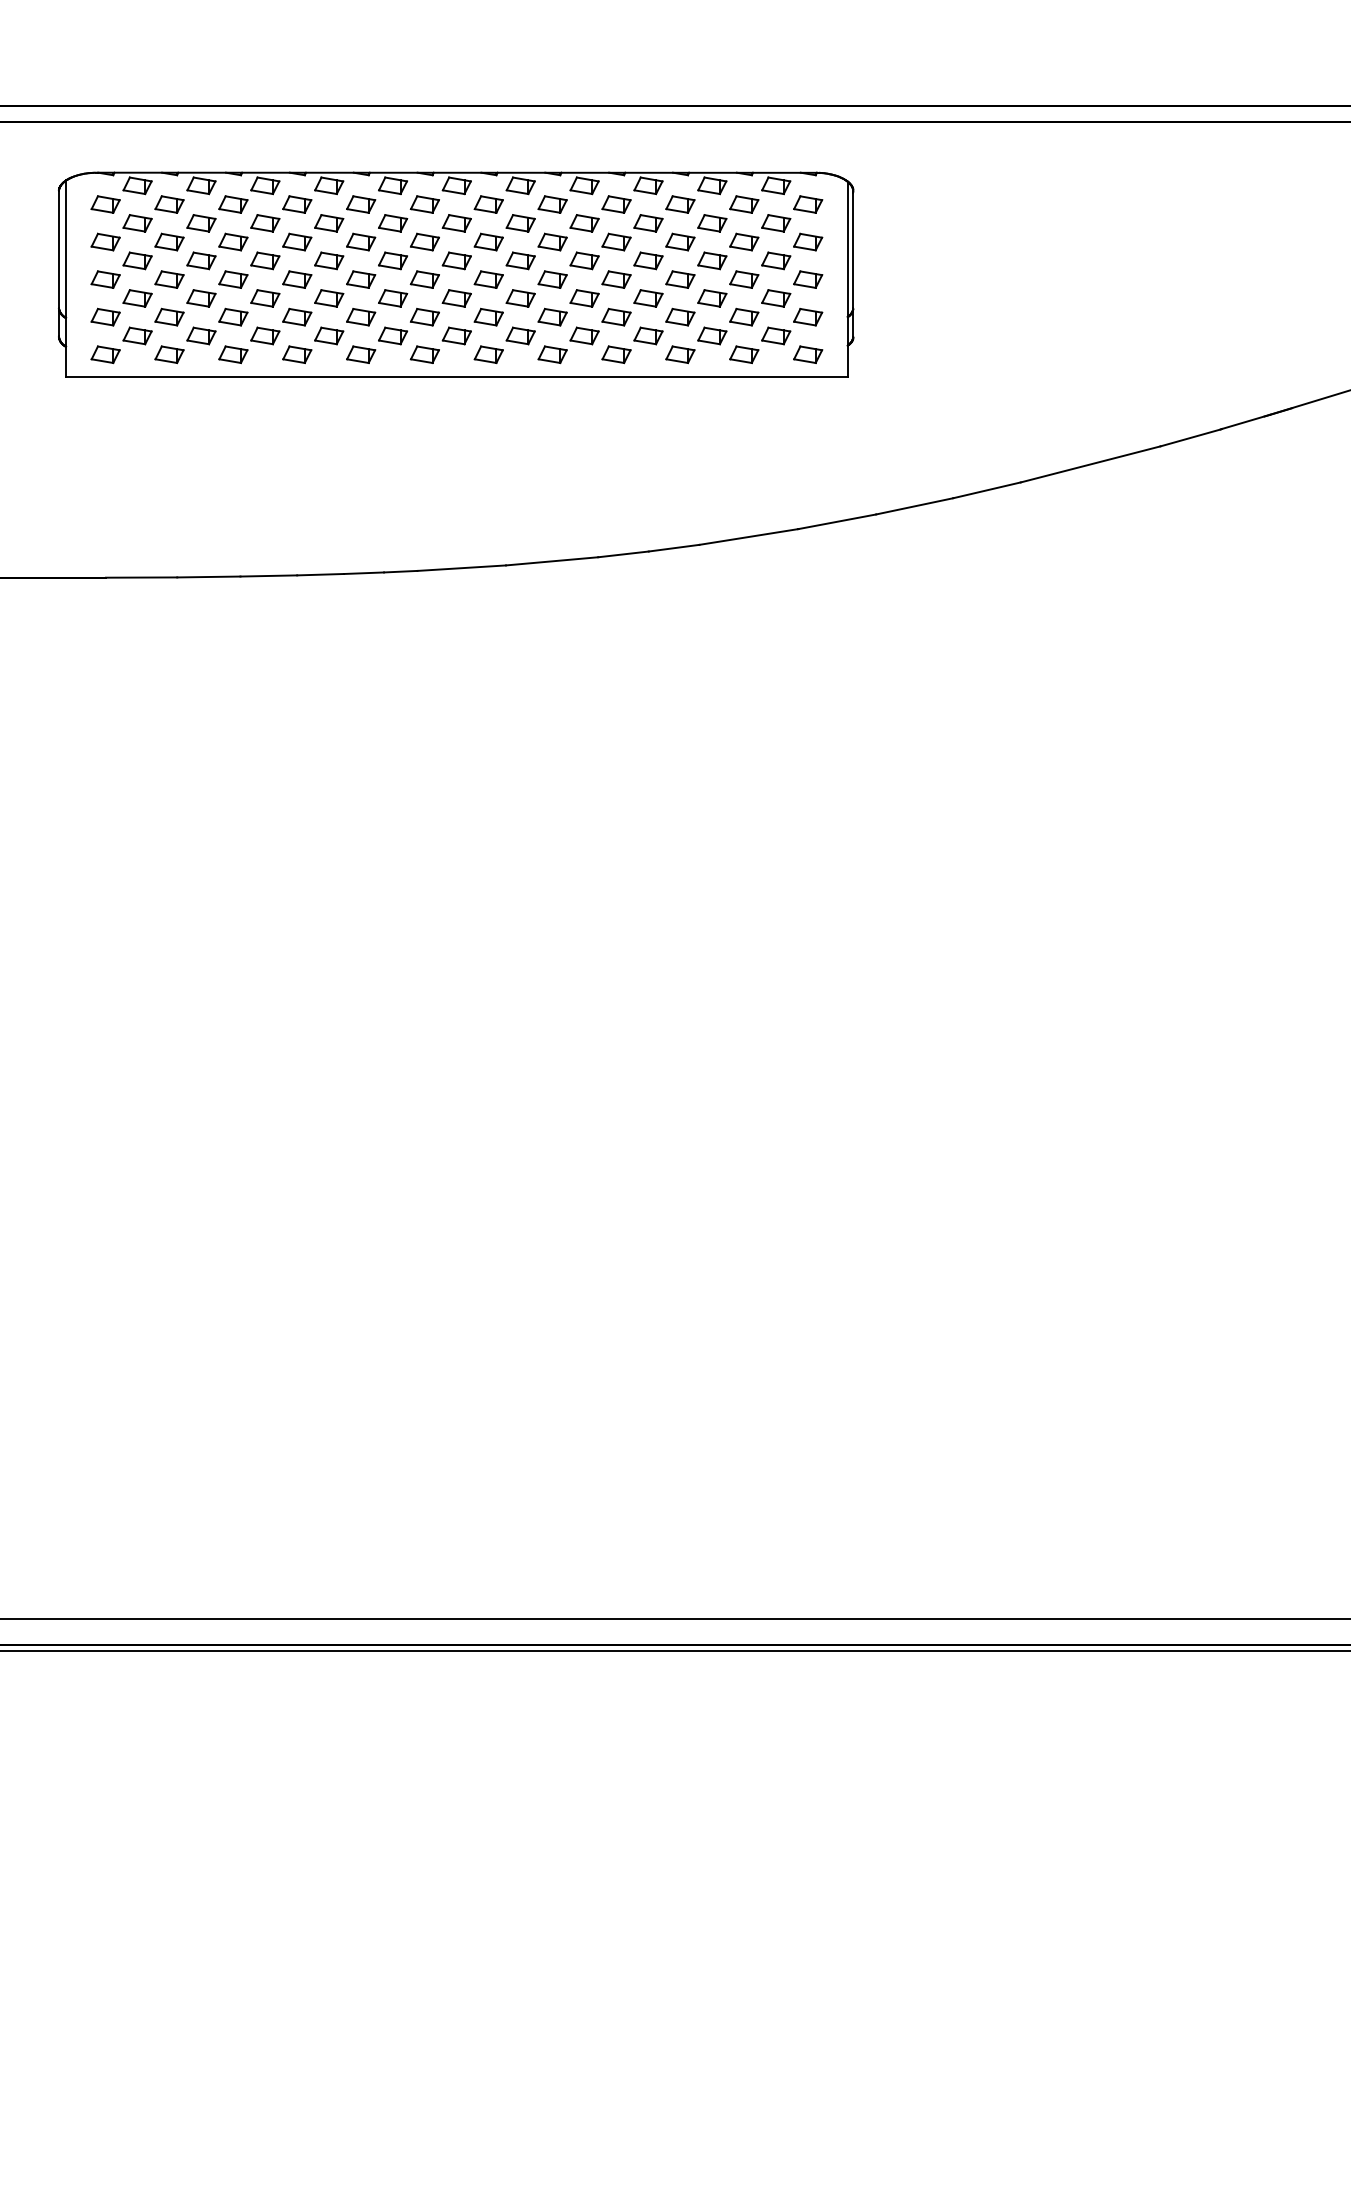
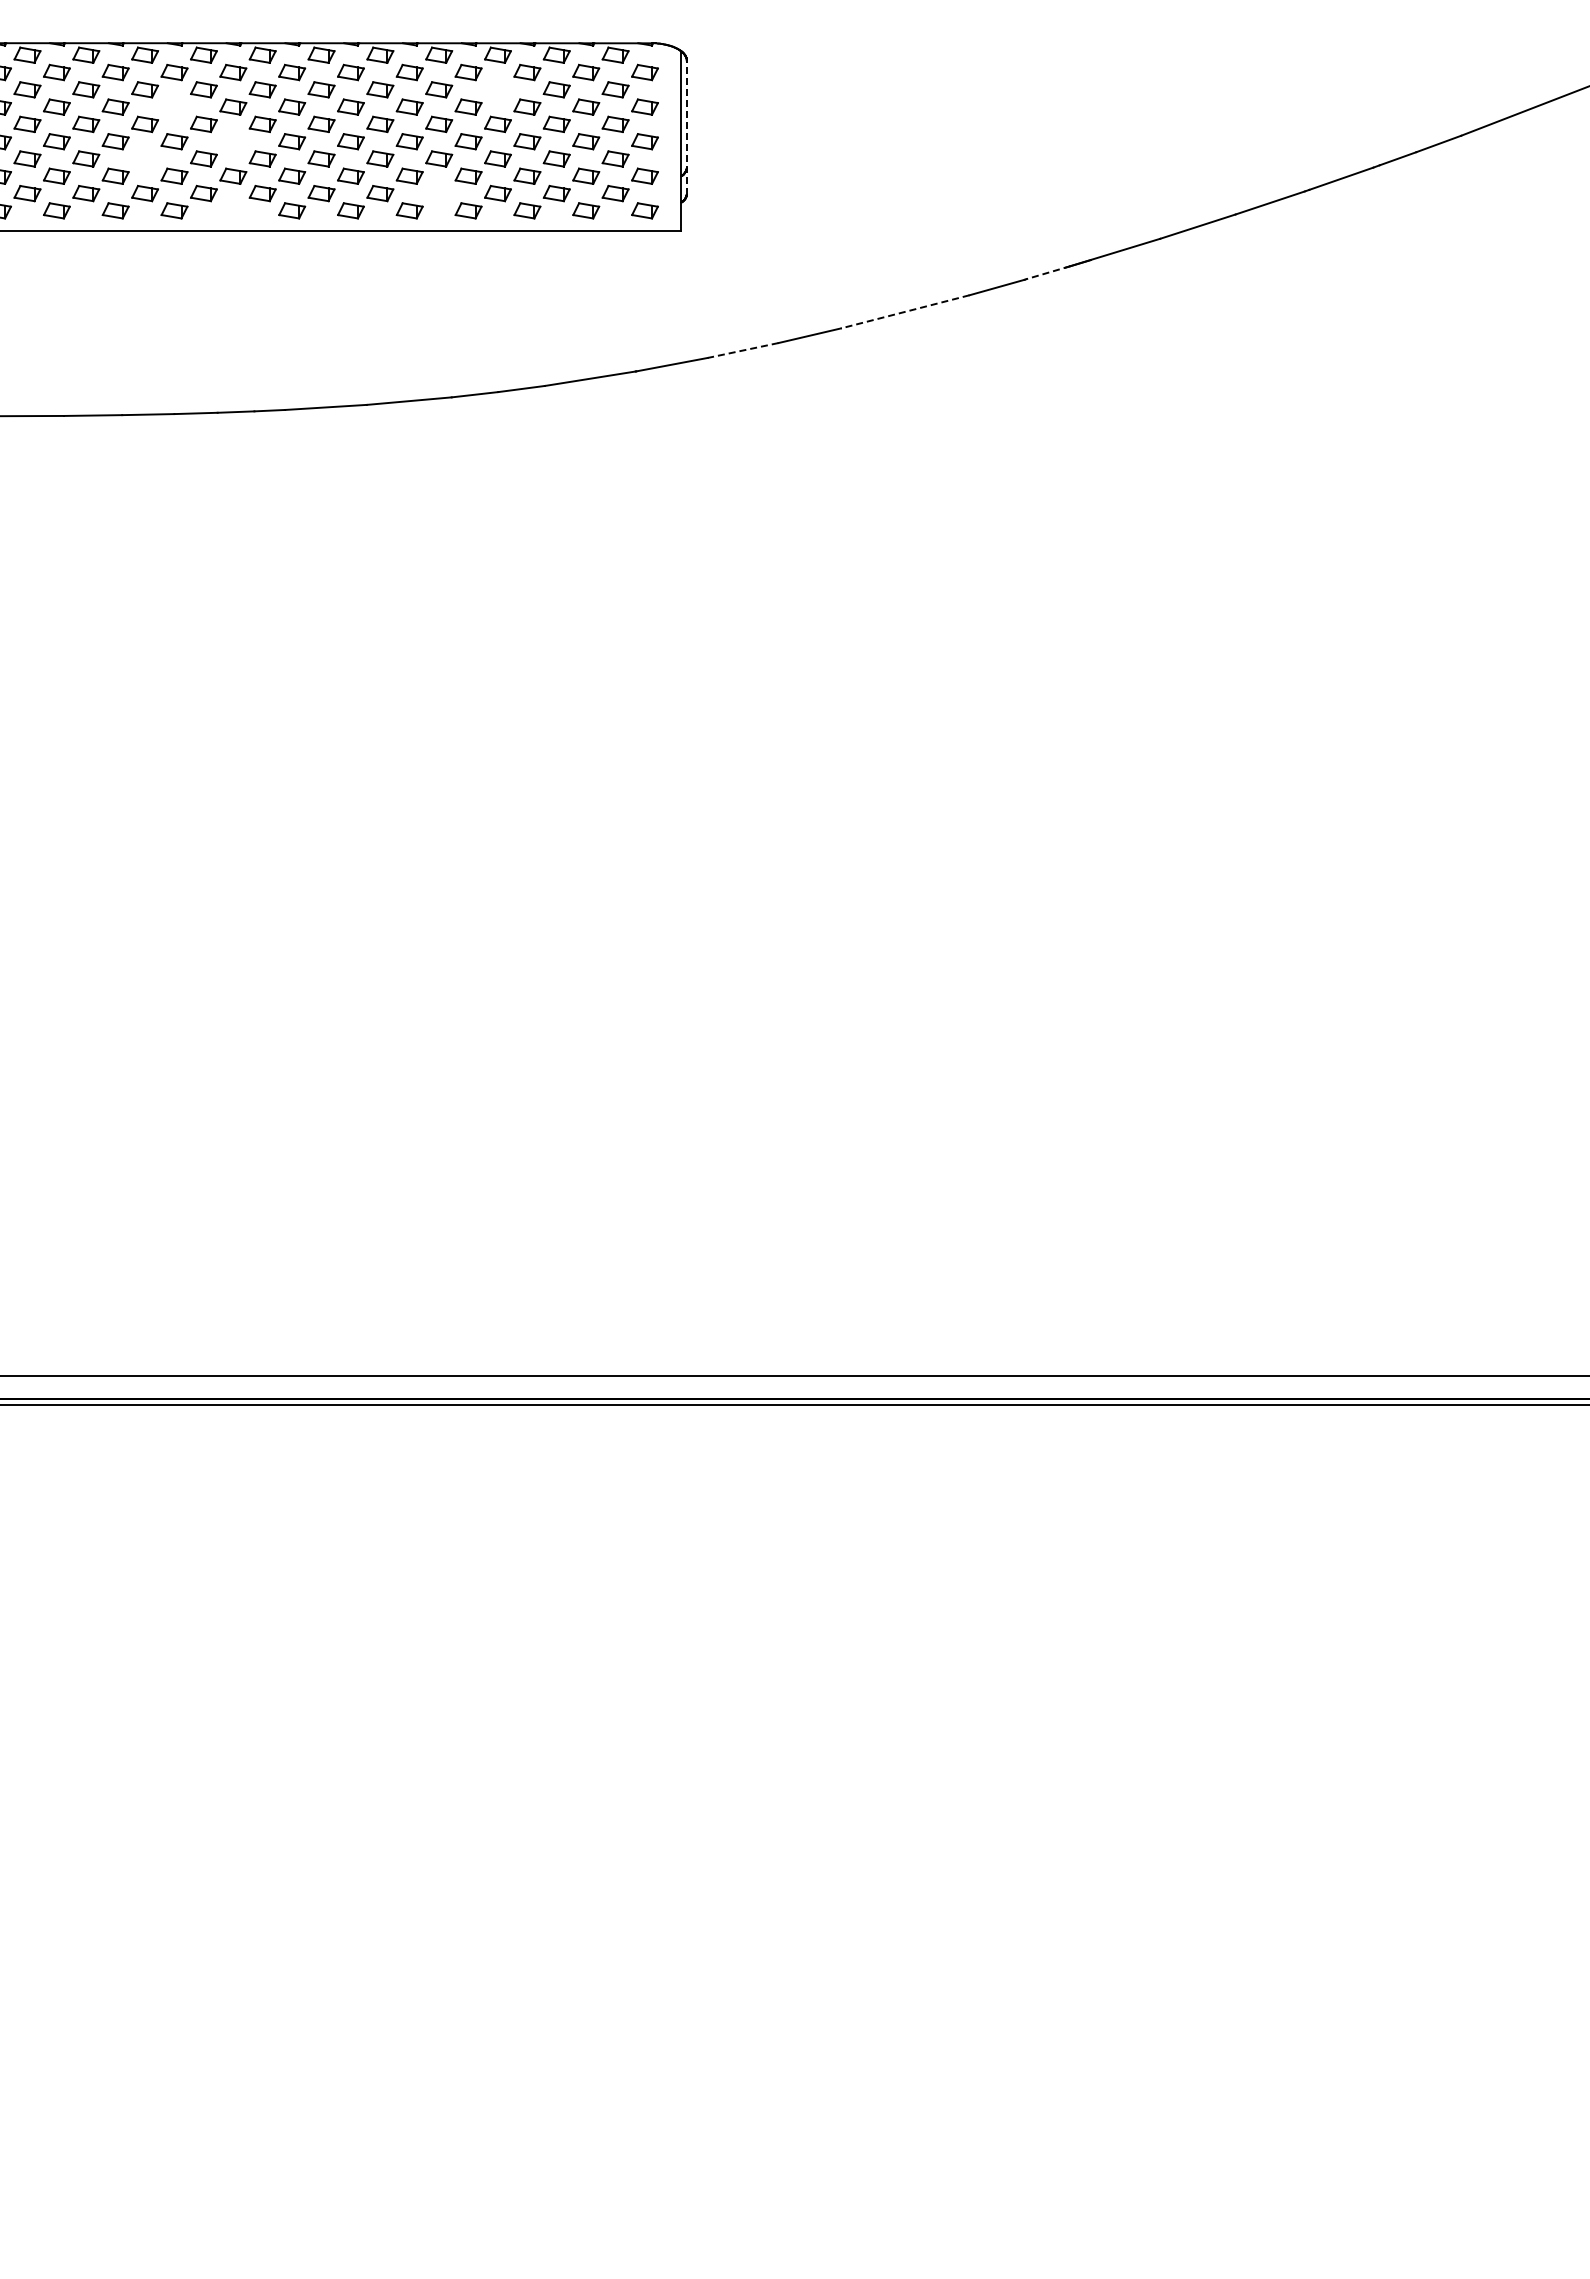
part: (647, 222) -> (497, 89), removed
part: (297, 241) -> (174, 106), removed
line: (853, 265) -> (686, 128), solid -> dashed
part: (361, 279) -> (233, 141), removed
part: (265, 297) -> (145, 158), removed
part: (584, 335) -> (439, 193), removed
part: (361, 354) -> (233, 210), removed
line: (1245, 421) -> (1047, 272), solid -> dashed
line: (1089, 464) -> (904, 311), solid -> dashed
line: (913, 506) -> (742, 350), solid -> dashed

